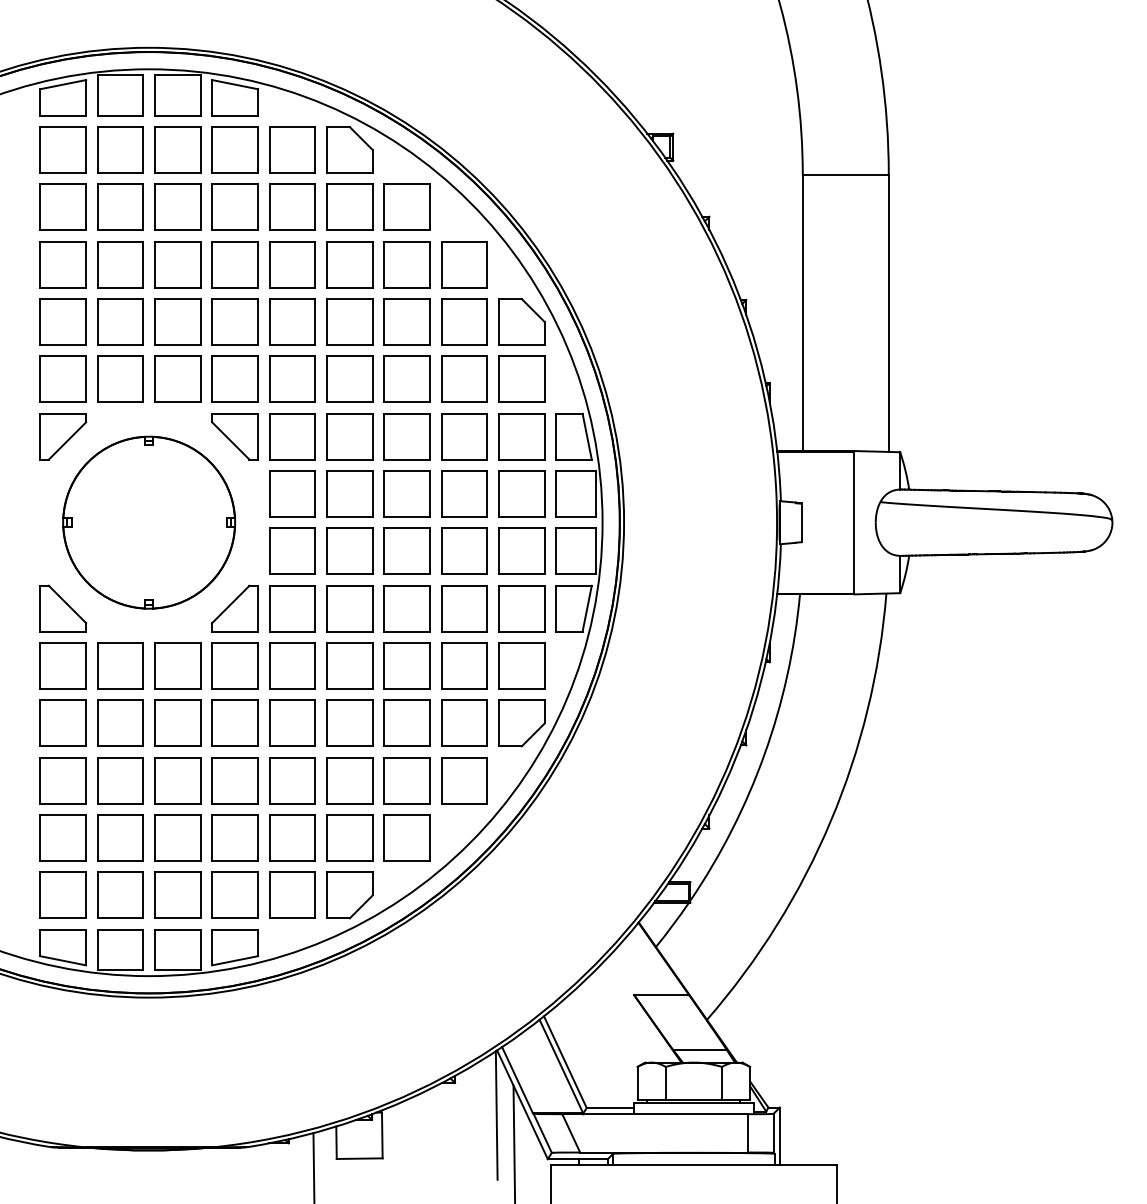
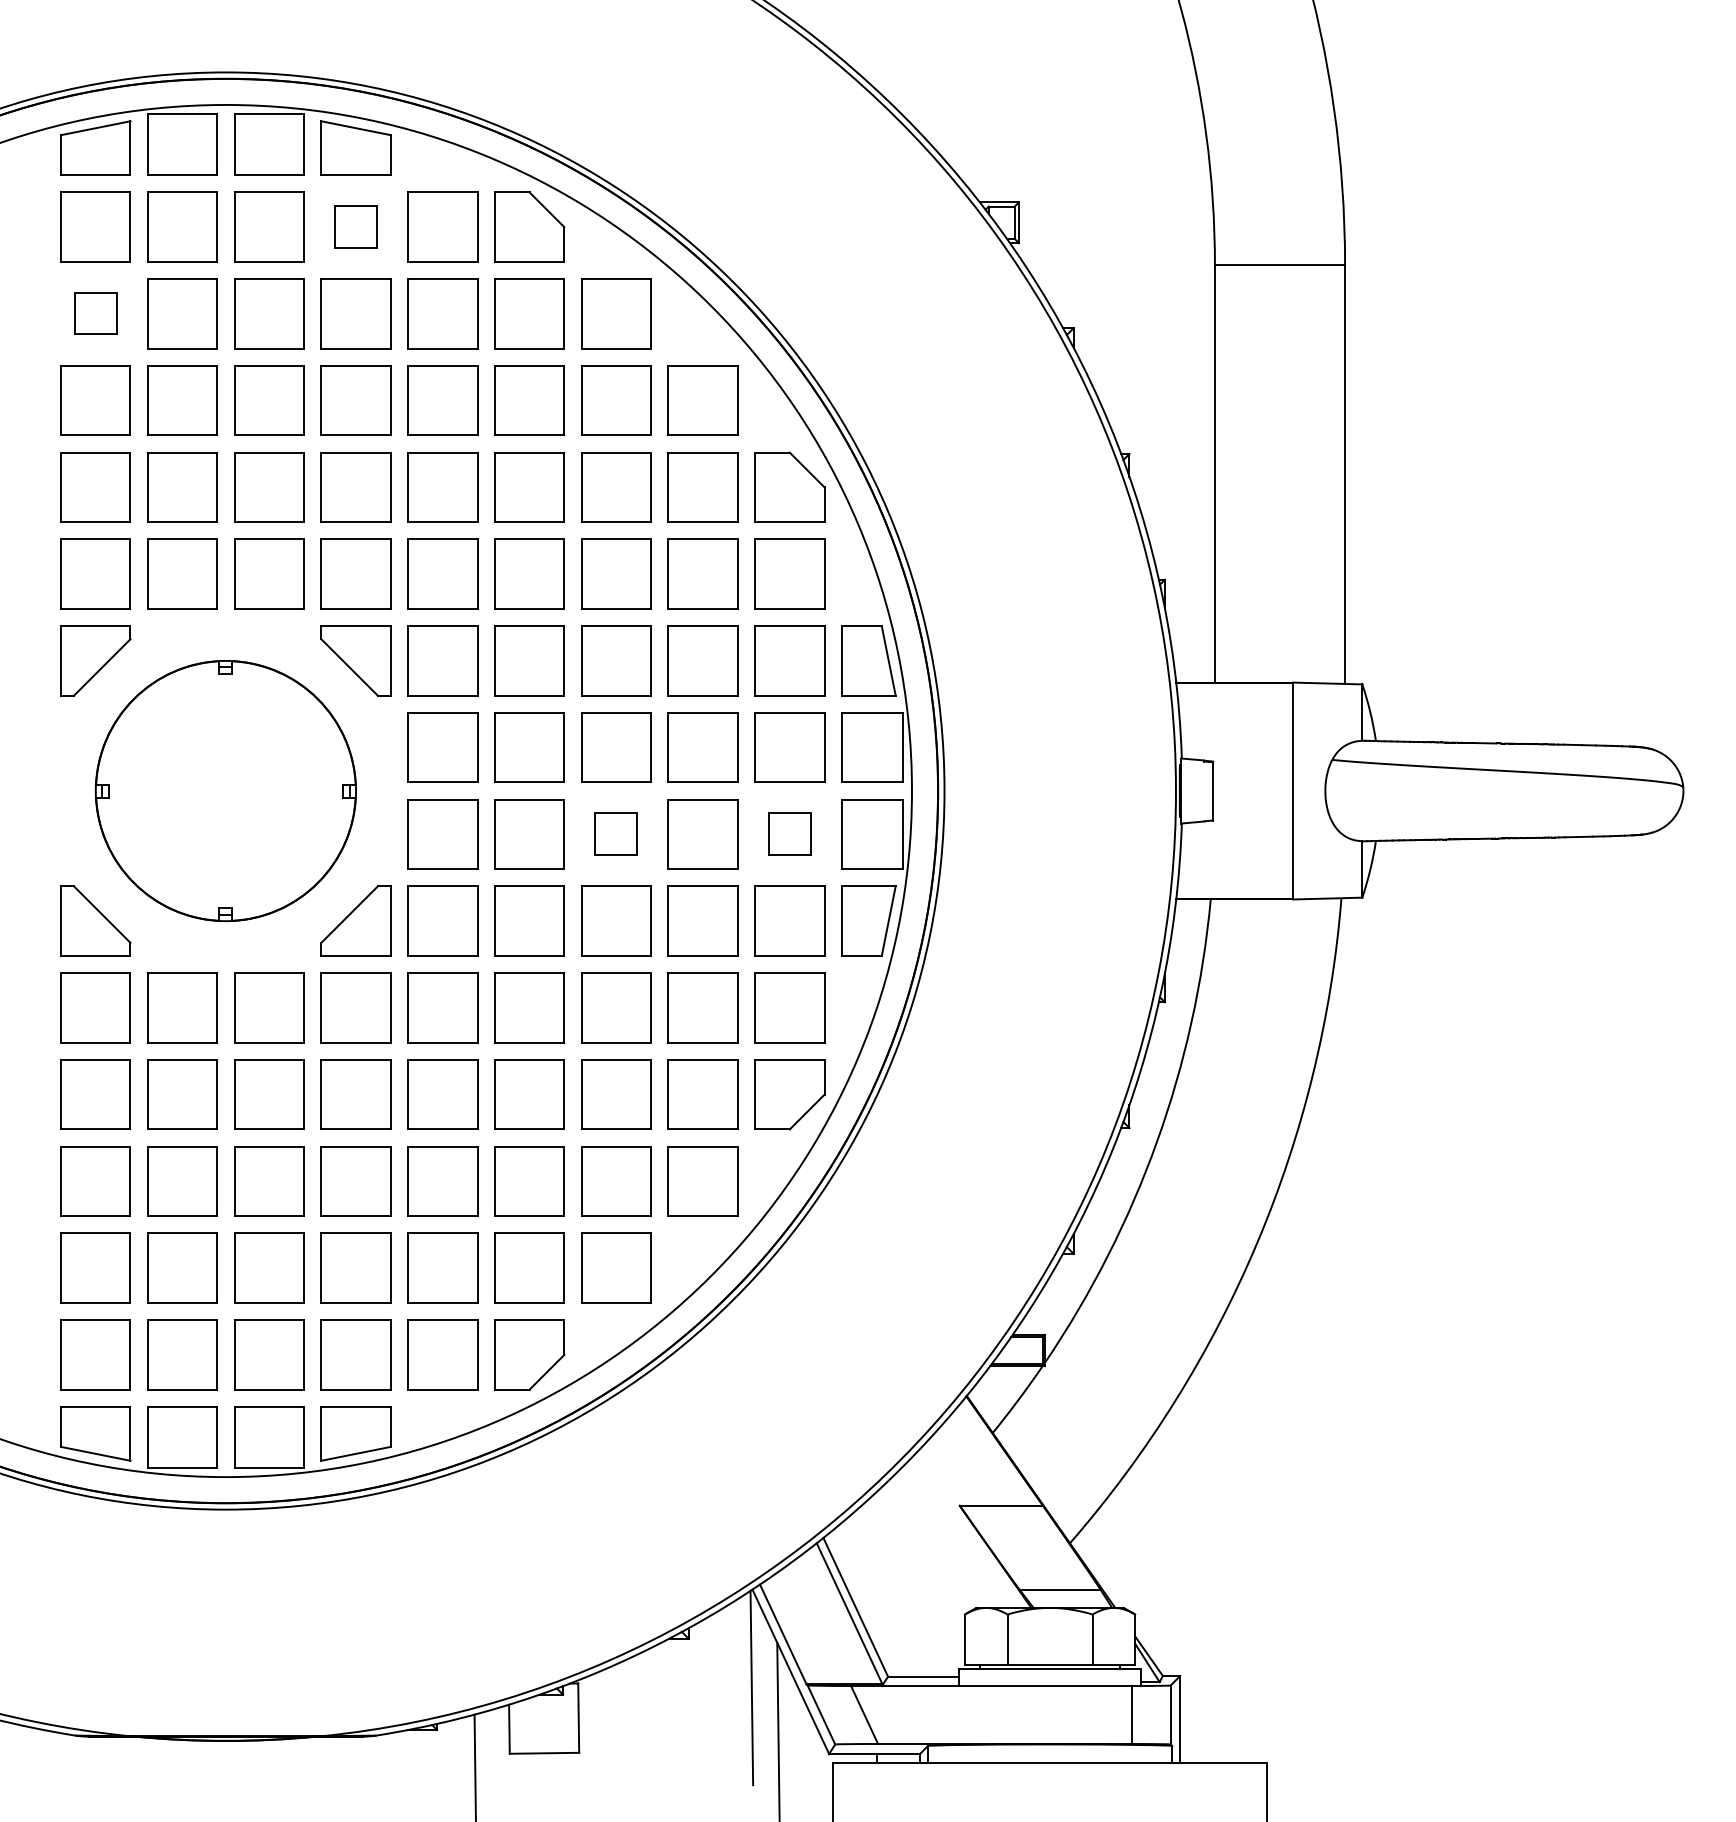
part: (234, 149) -> (355, 226), size x0.6
part: (62, 206) -> (94, 312), size x0.6
part: (406, 550) -> (615, 833), size x0.6
part: (521, 550) -> (789, 833), size x0.6

